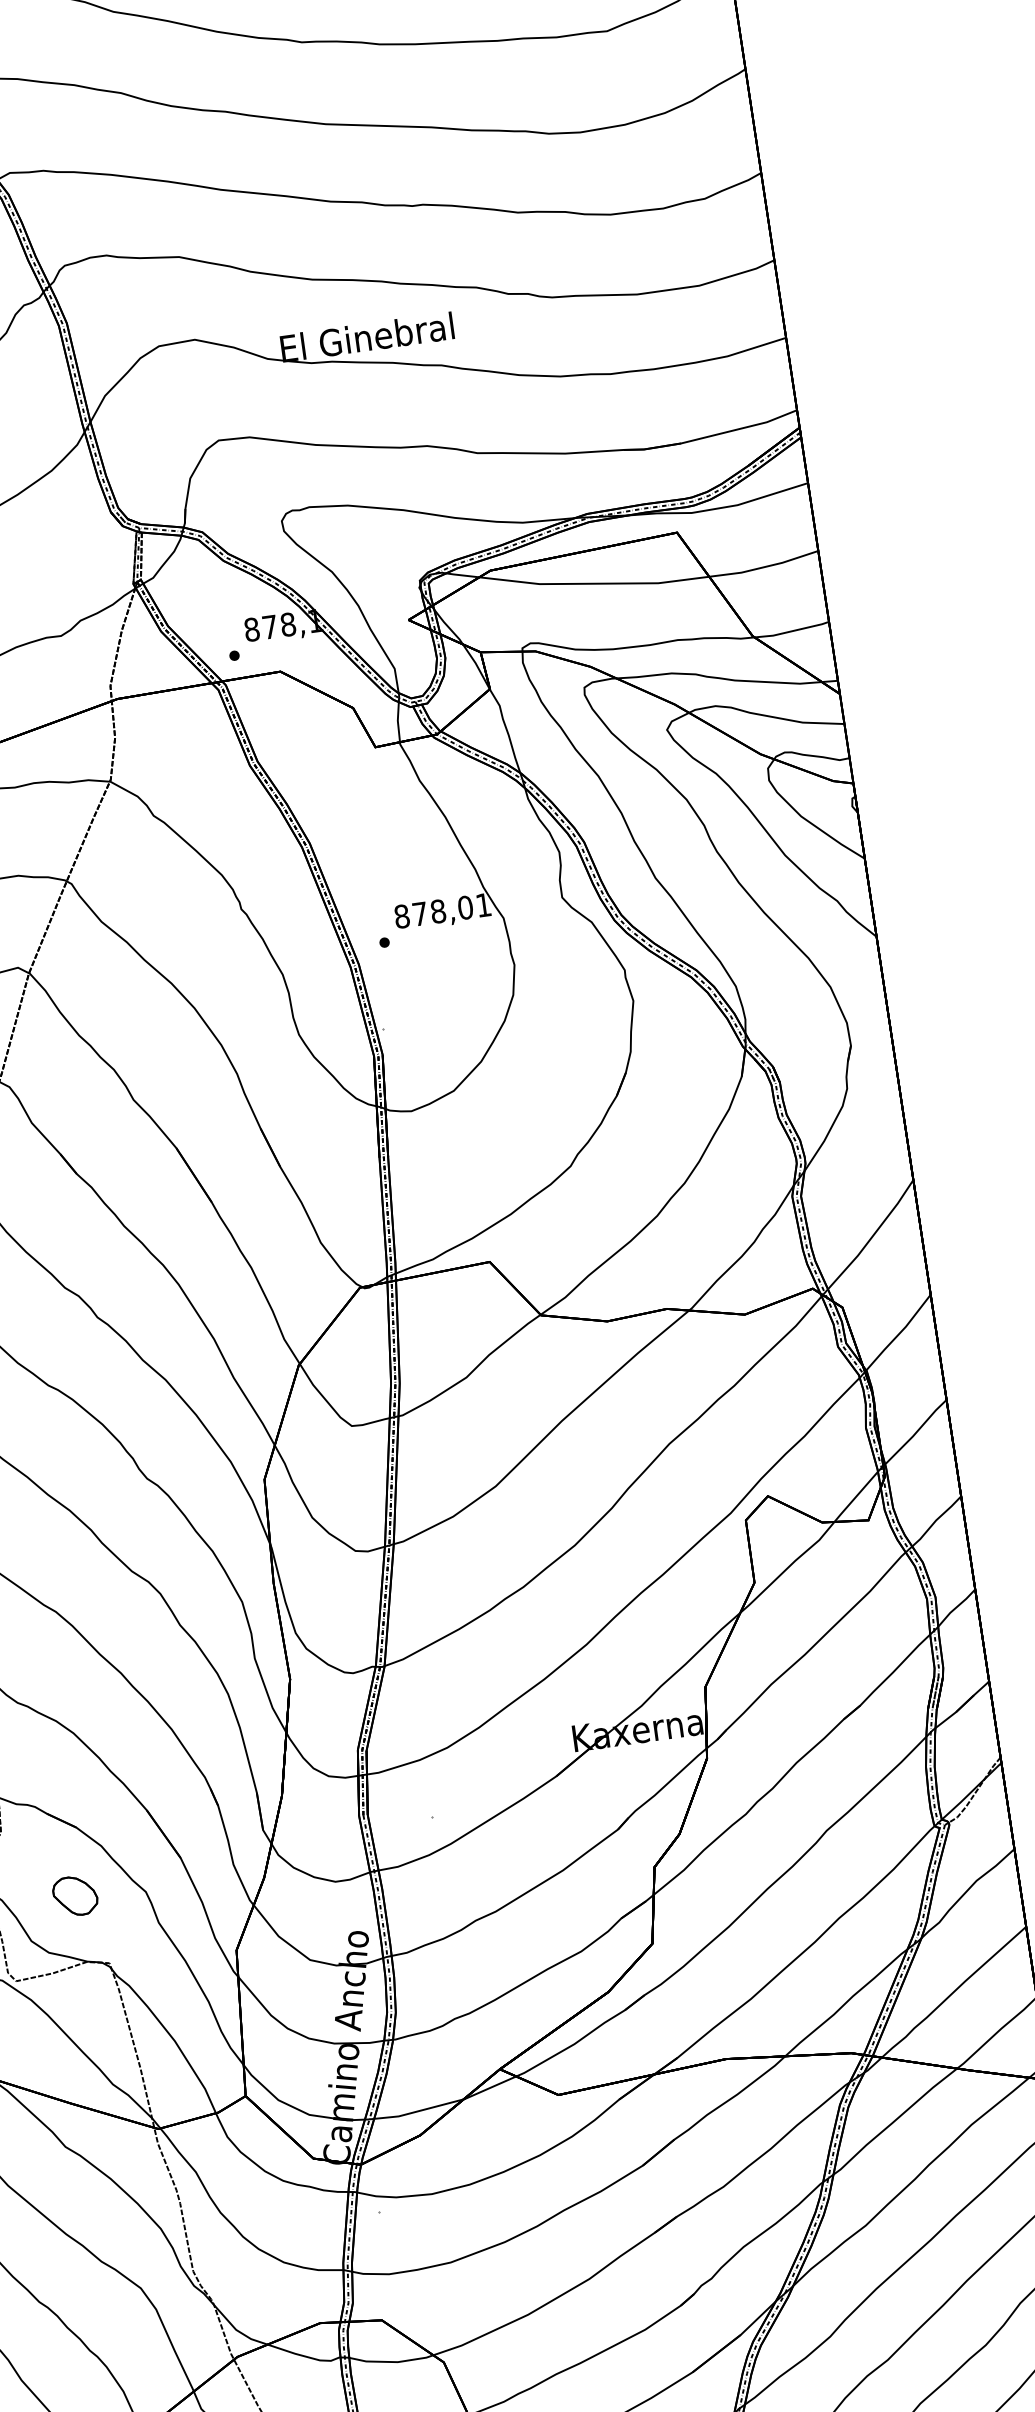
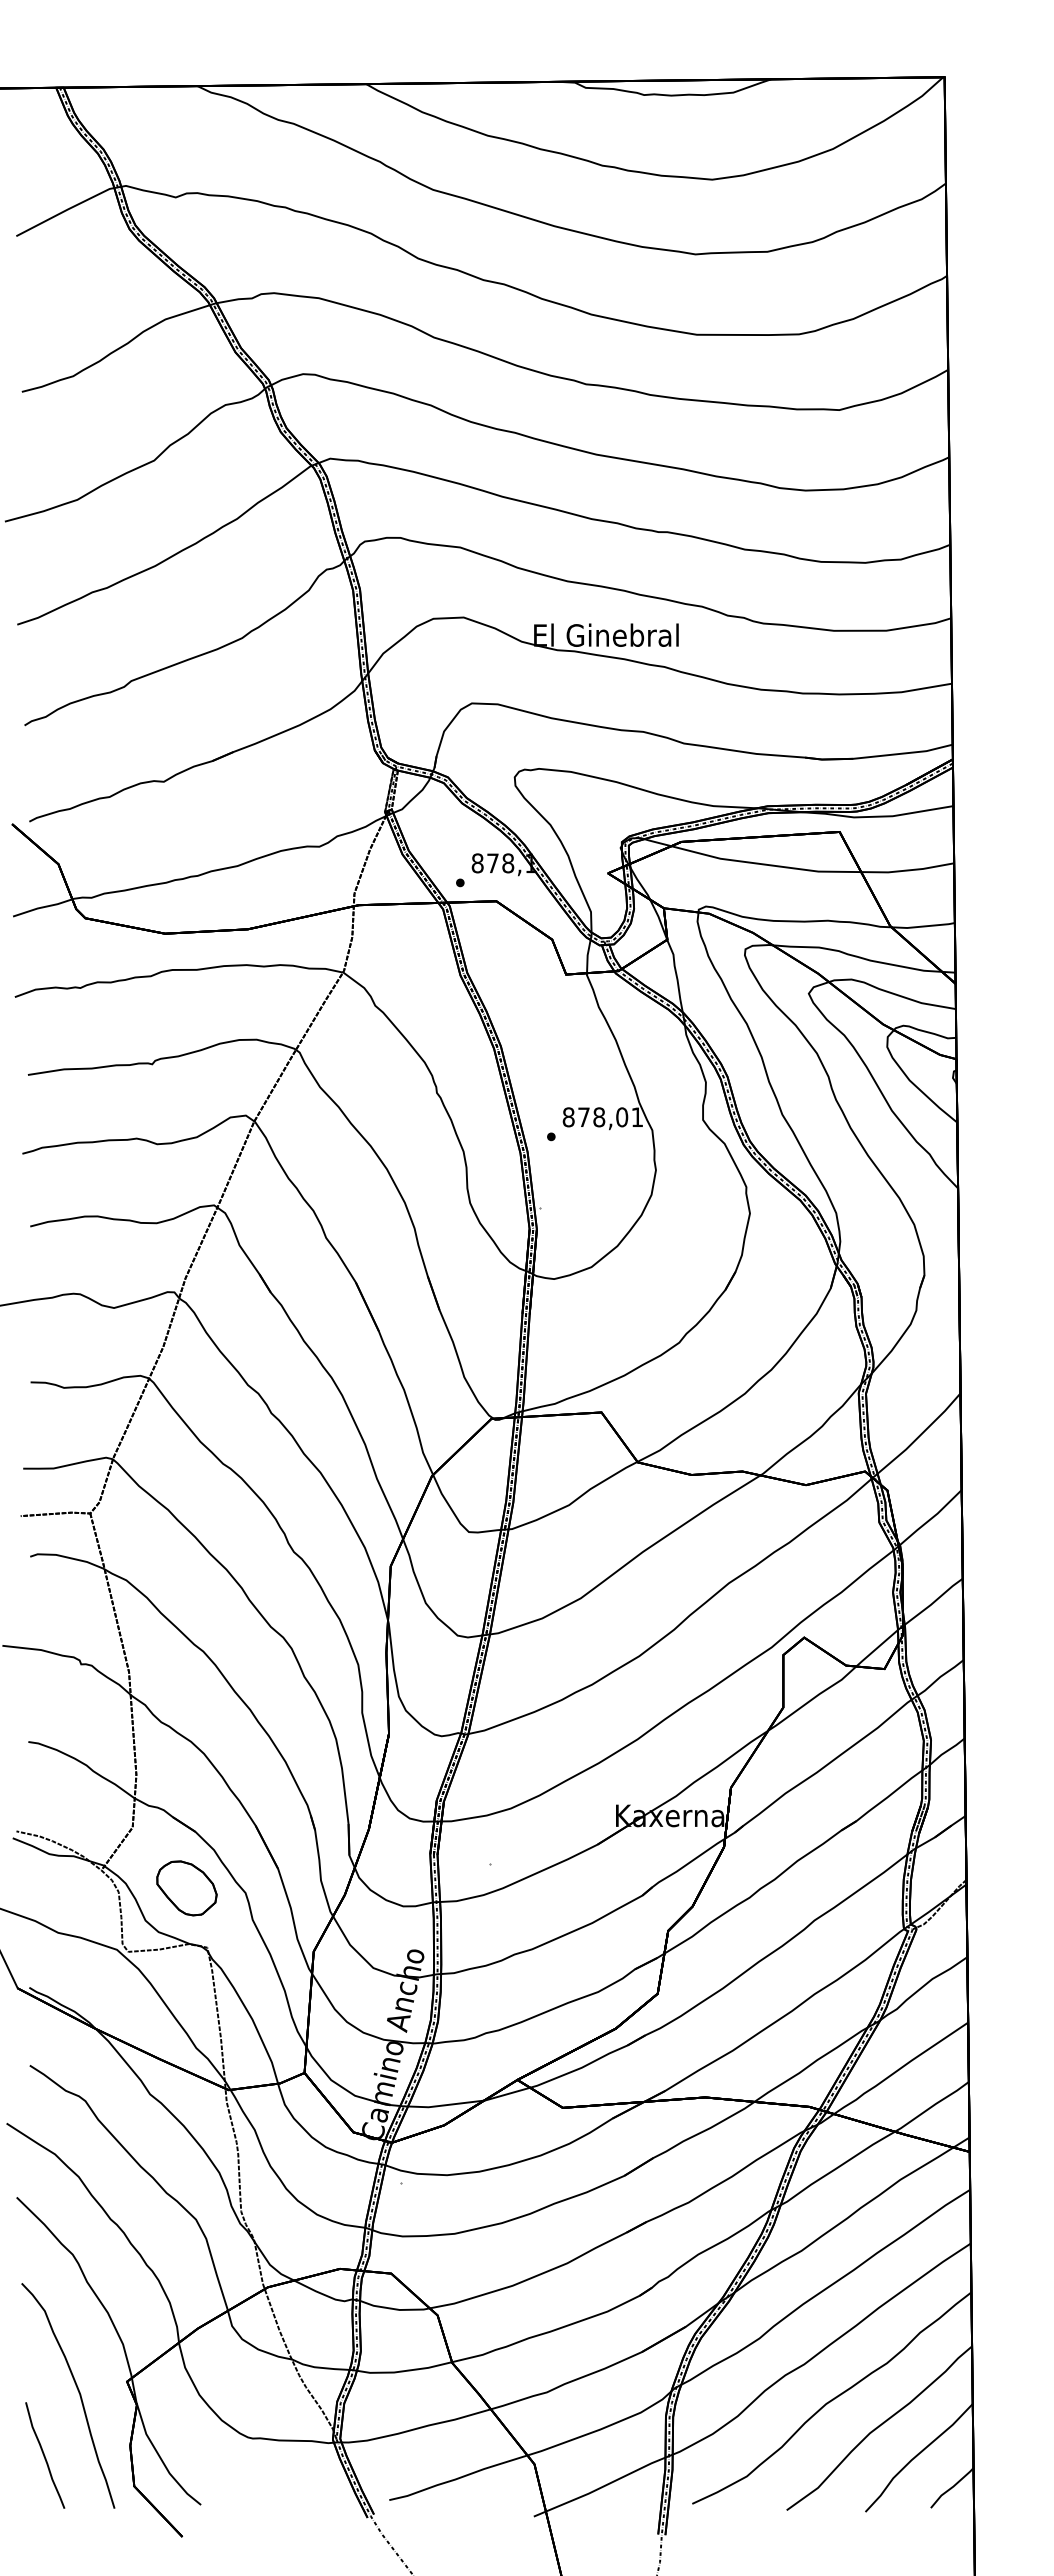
part: (74, 1896) -> (186, 1888), size x1.67

